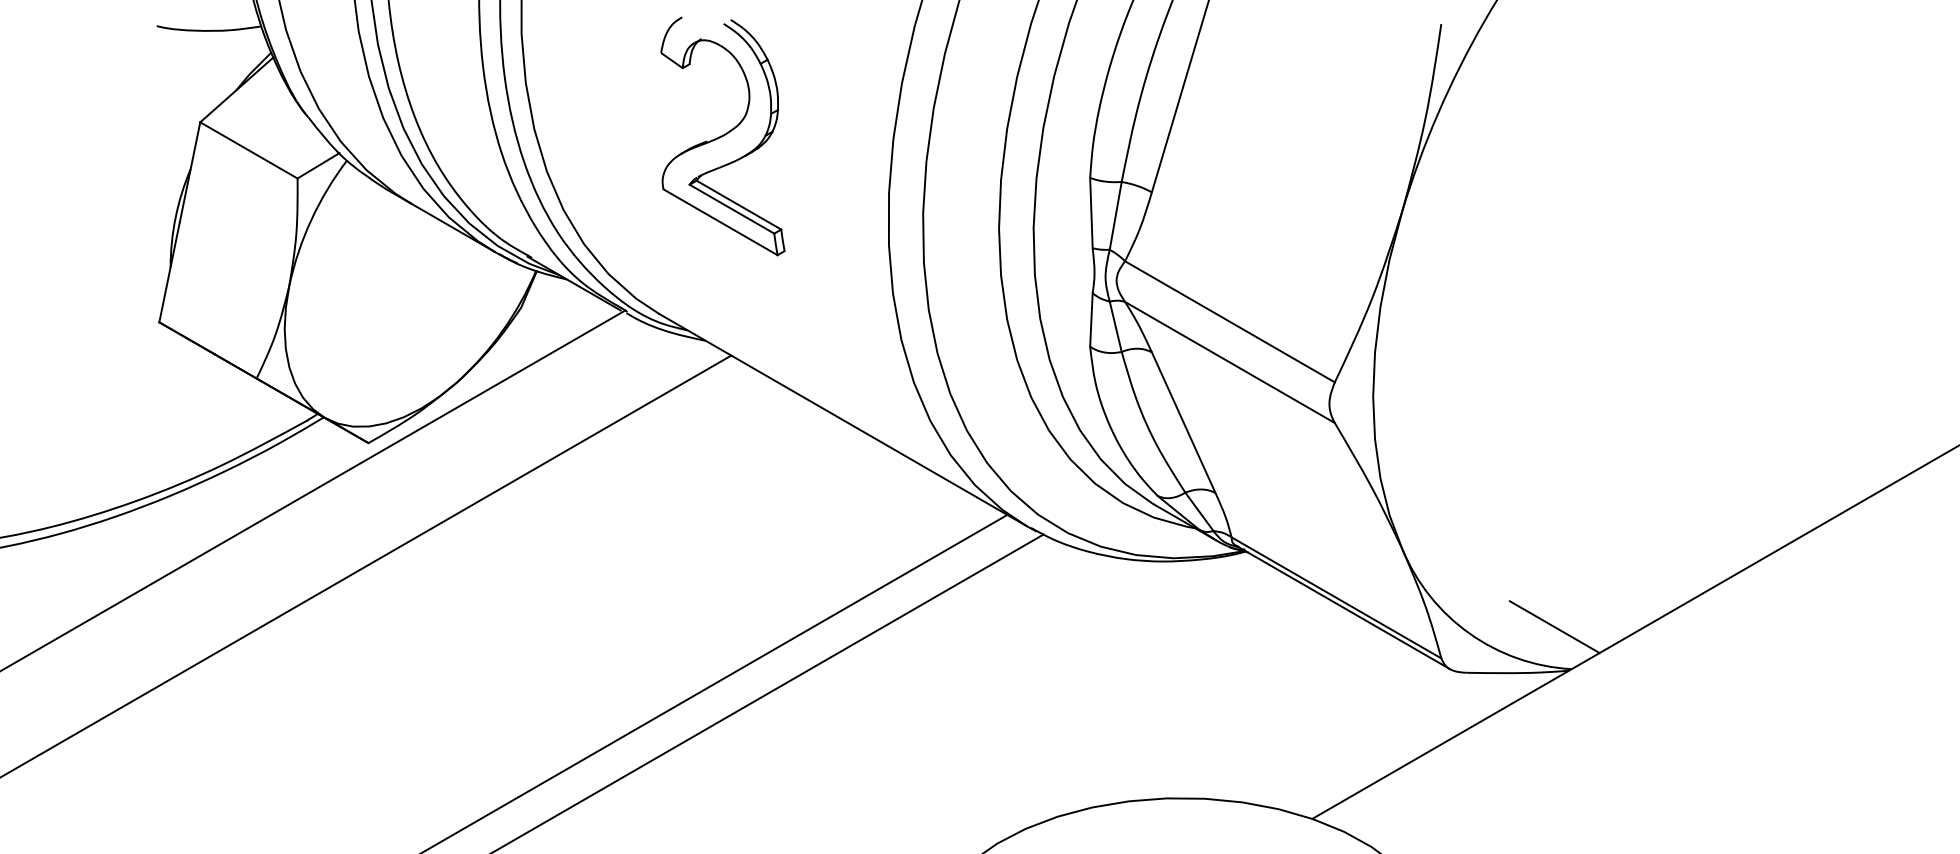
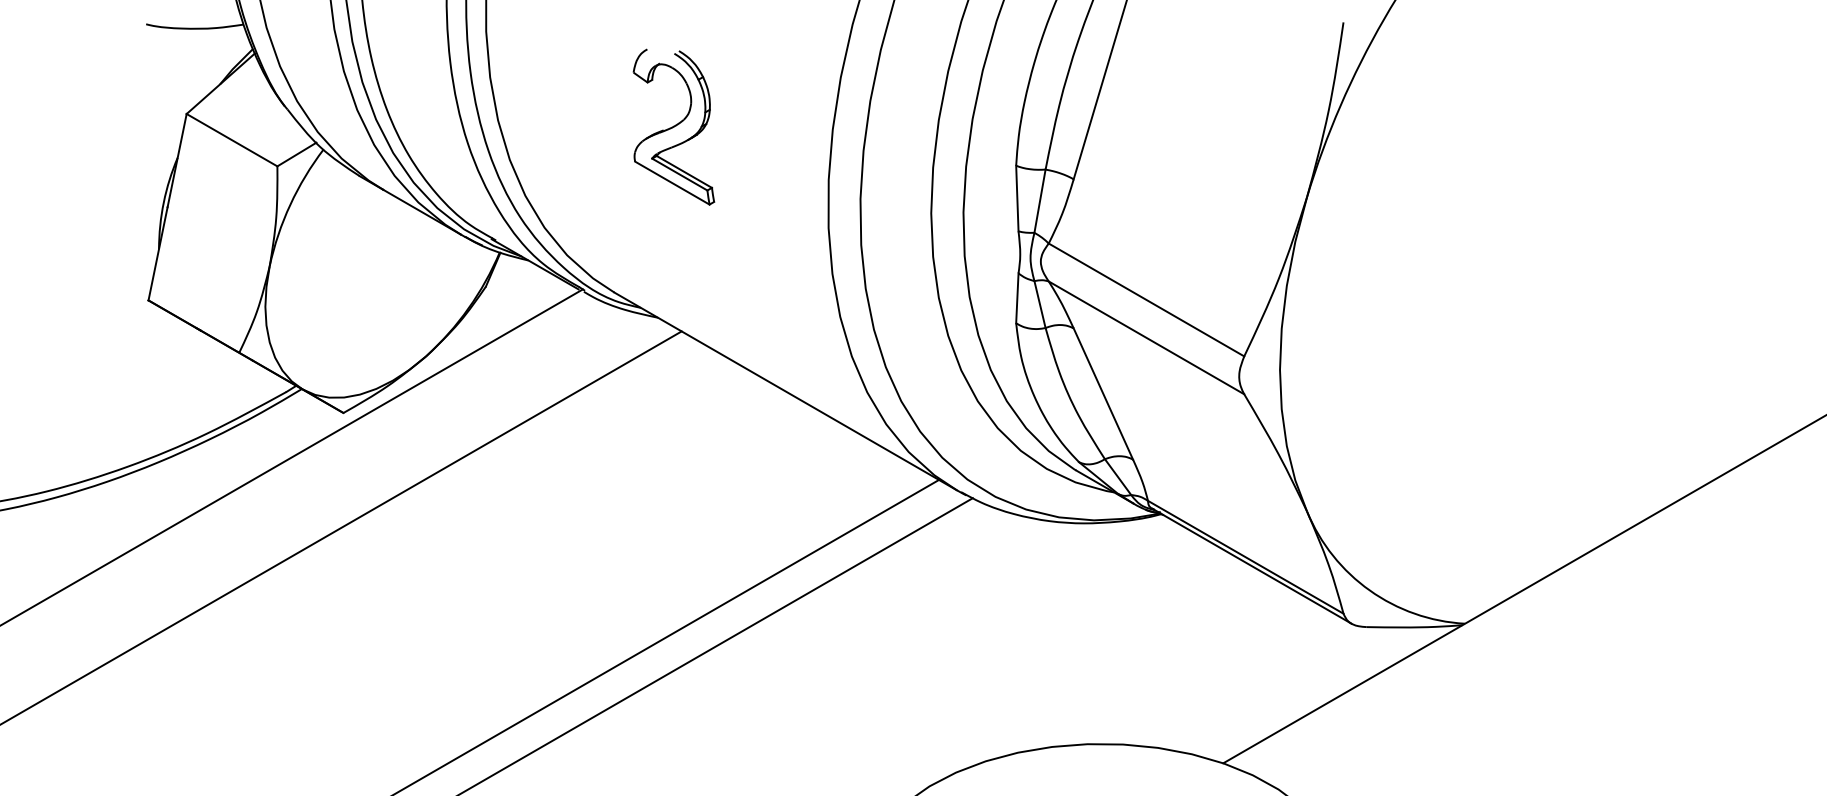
part: (722, 135) -> (673, 126), size x0.7
line: (1555, 627) -> (1449, 584), removed

